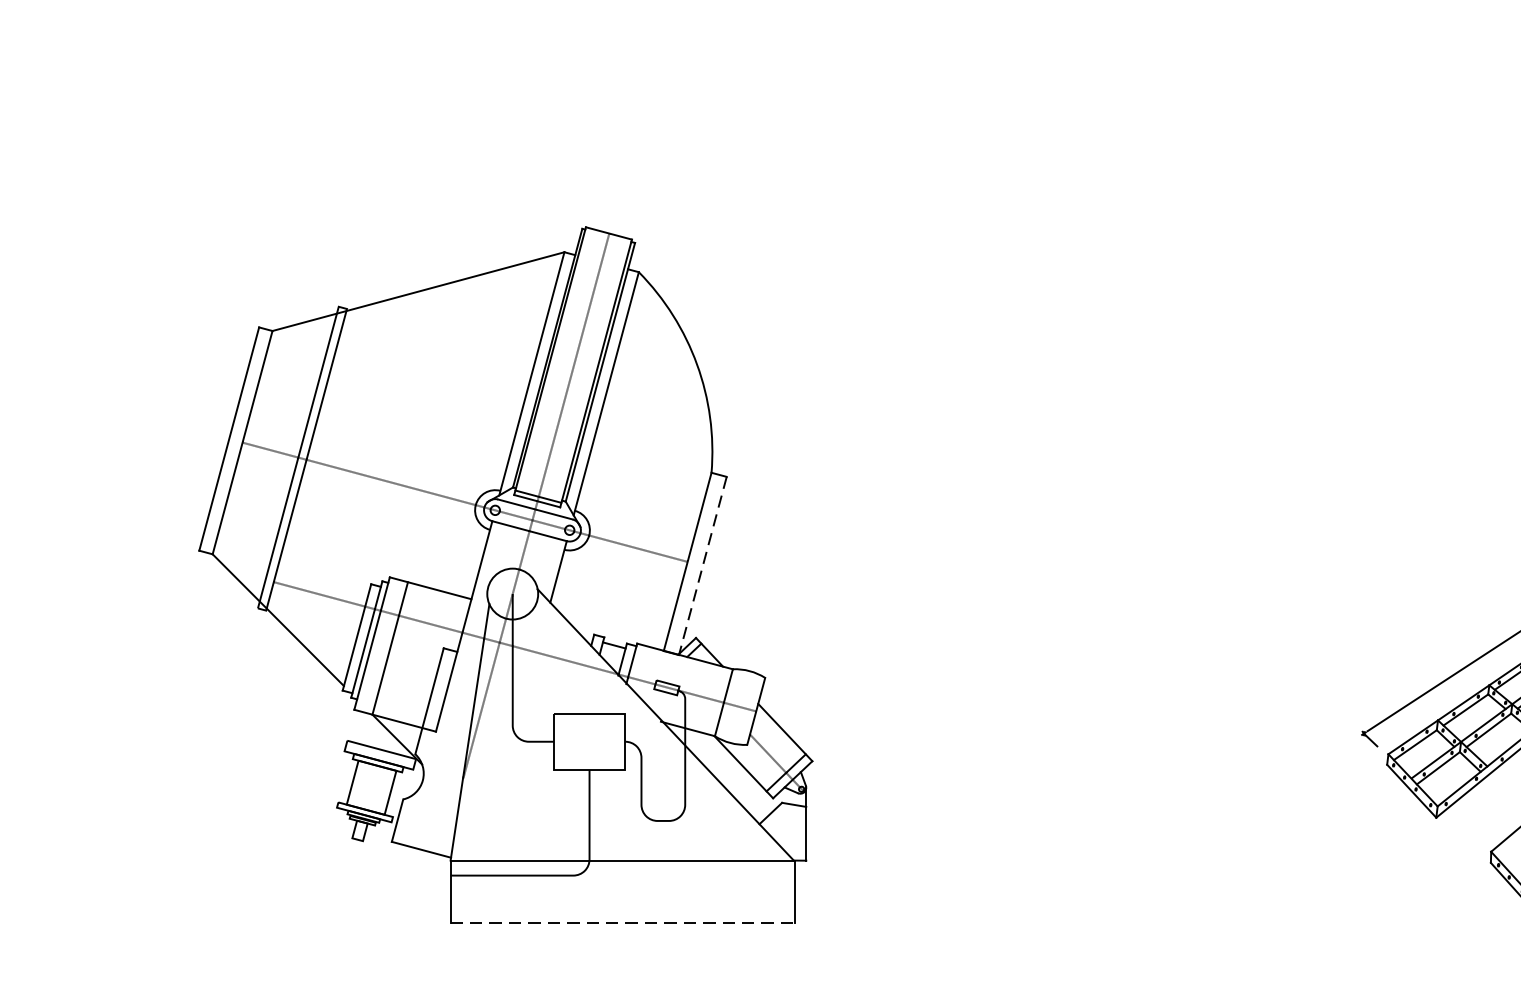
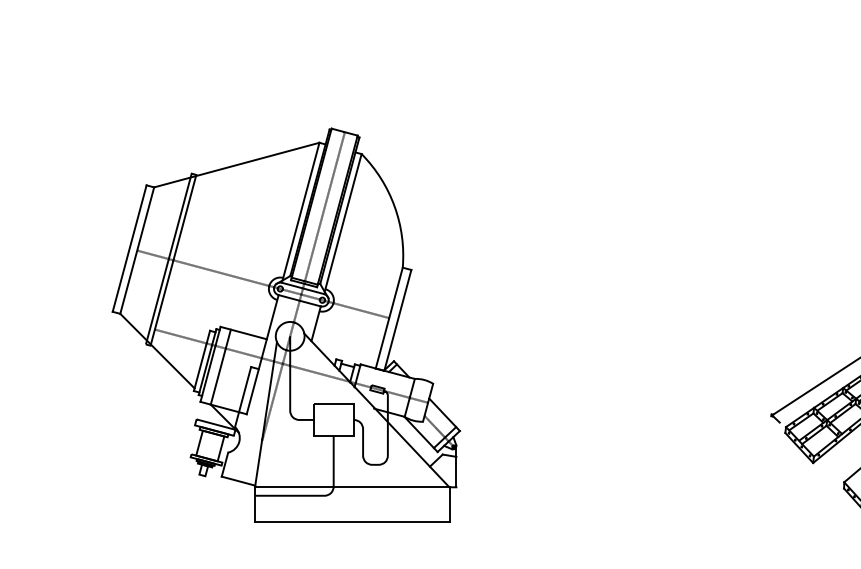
line: (702, 566) -> (397, 320), dashed -> solid
line: (622, 922) -> (352, 522), dashed -> solid

